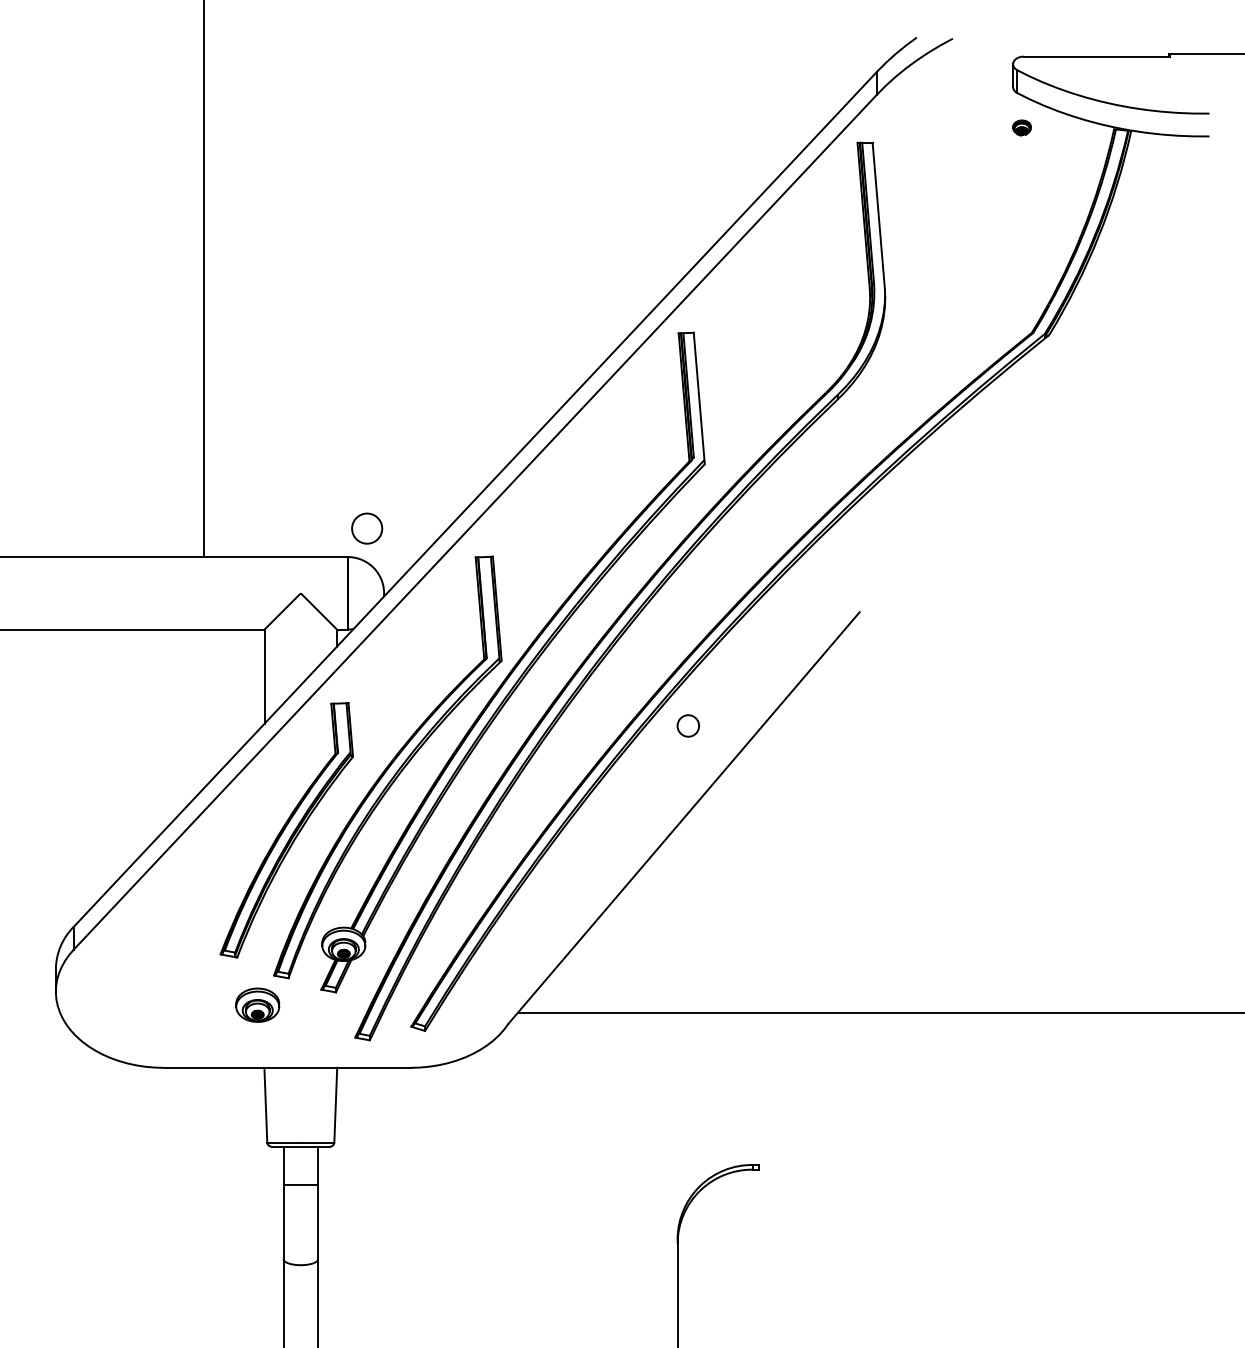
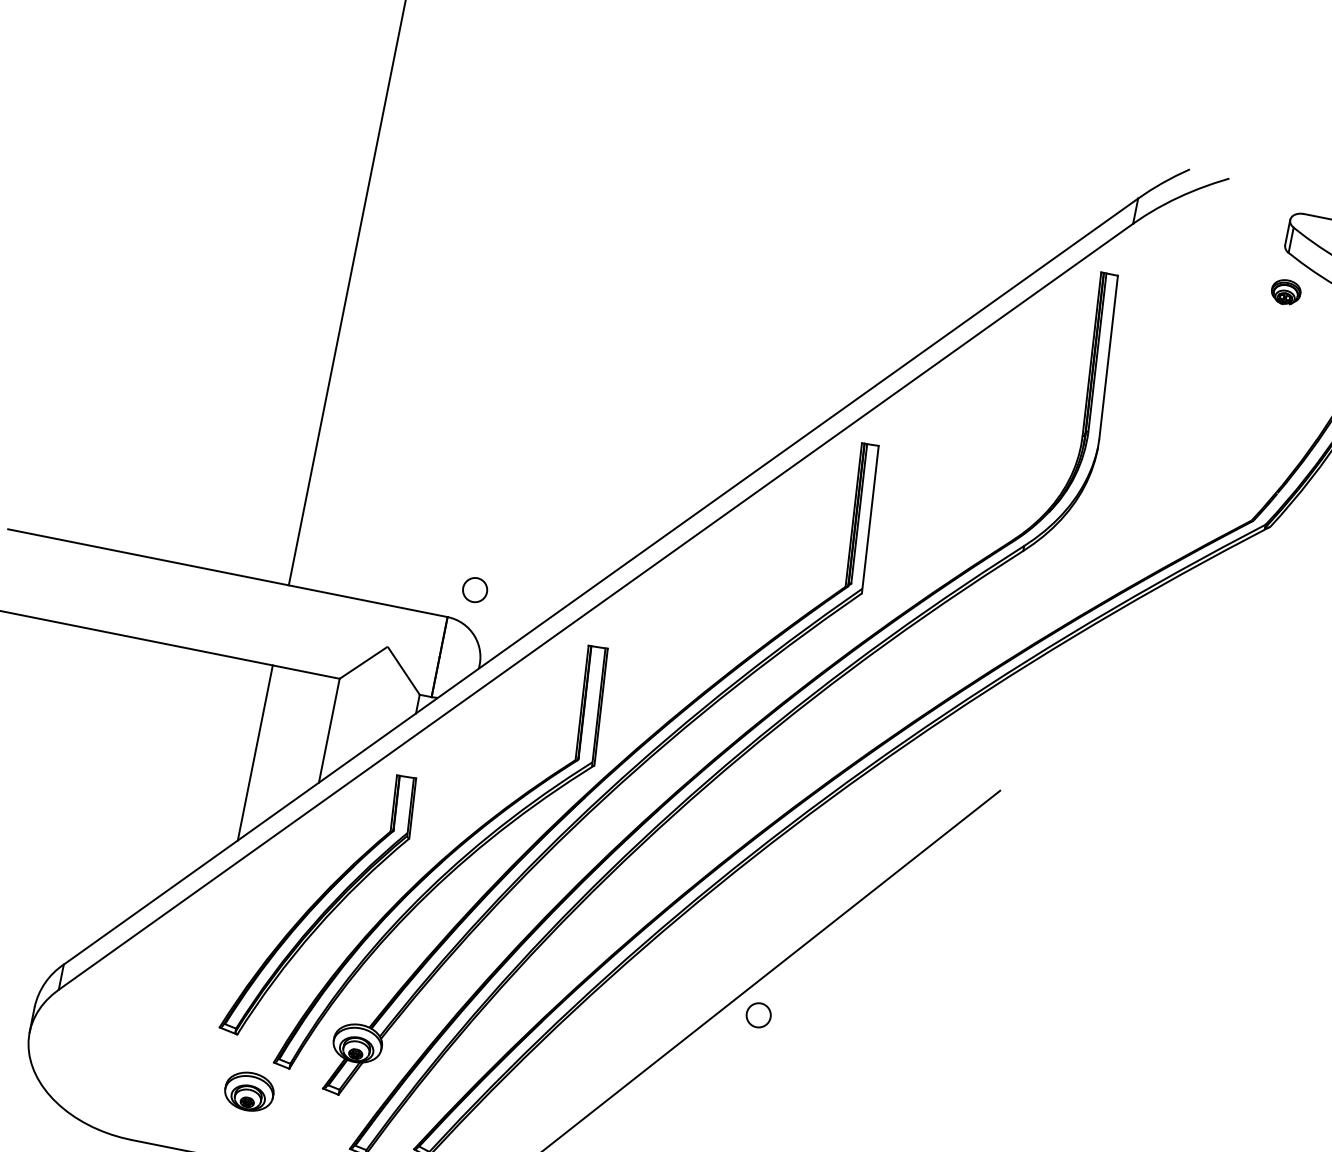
part: (1021, 127) -> (1285, 291), size x1.43
circle: (366, 528) -> (474, 589), size x0.71
line: (203, 708) -> (254, 752), added
circle: (687, 725) -> (757, 1014), moved

